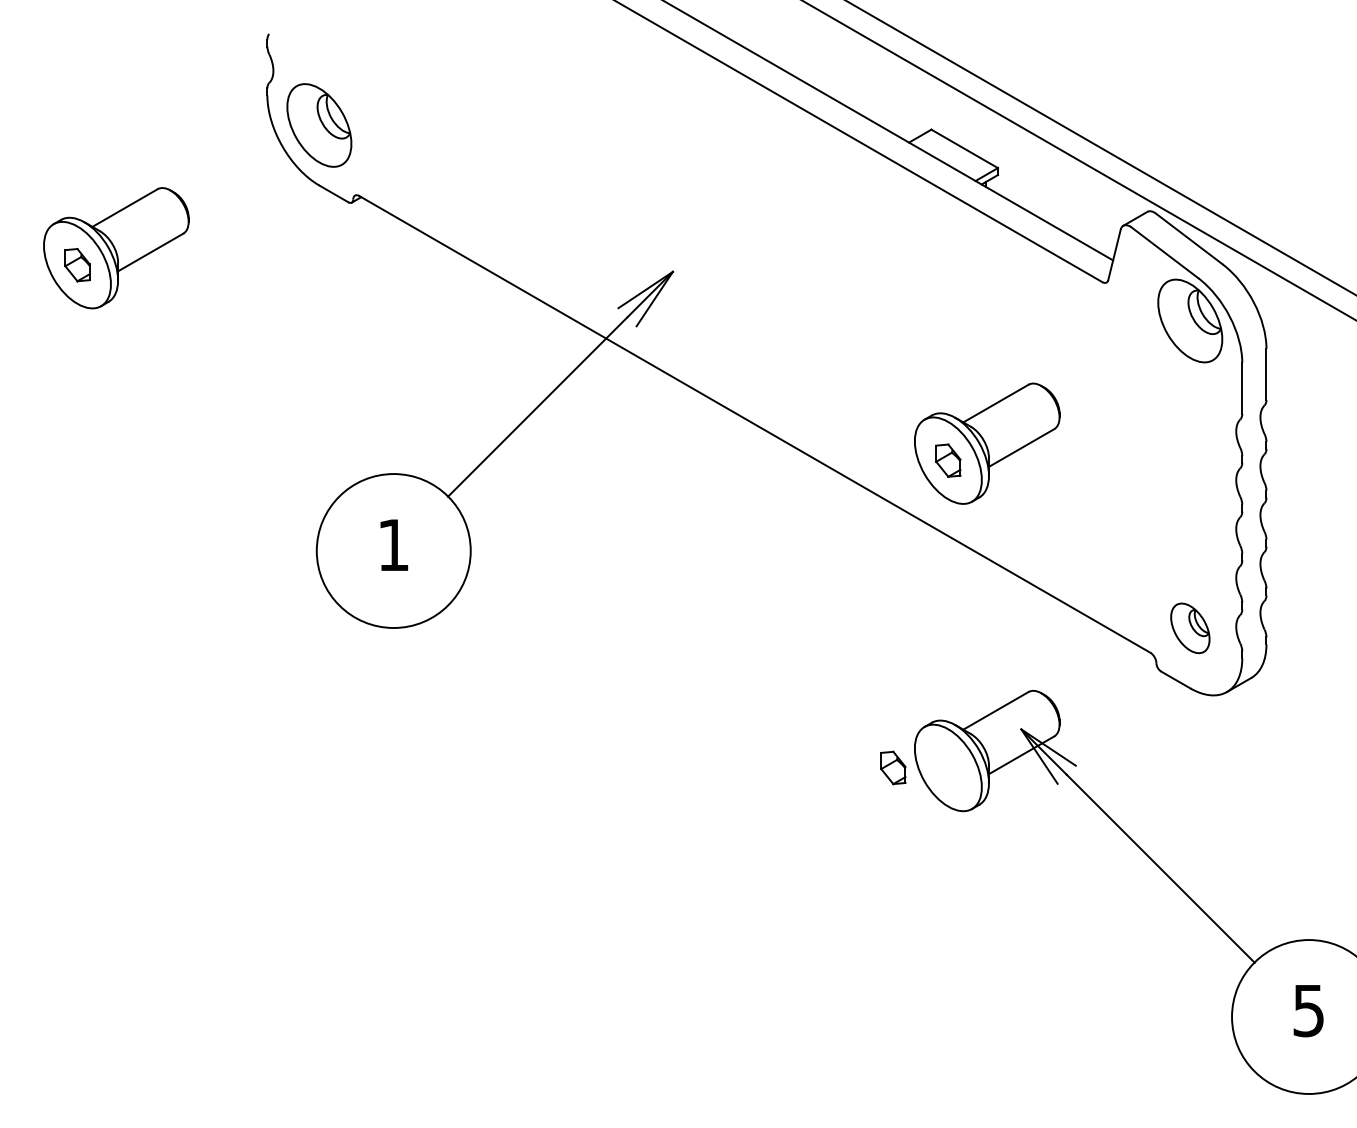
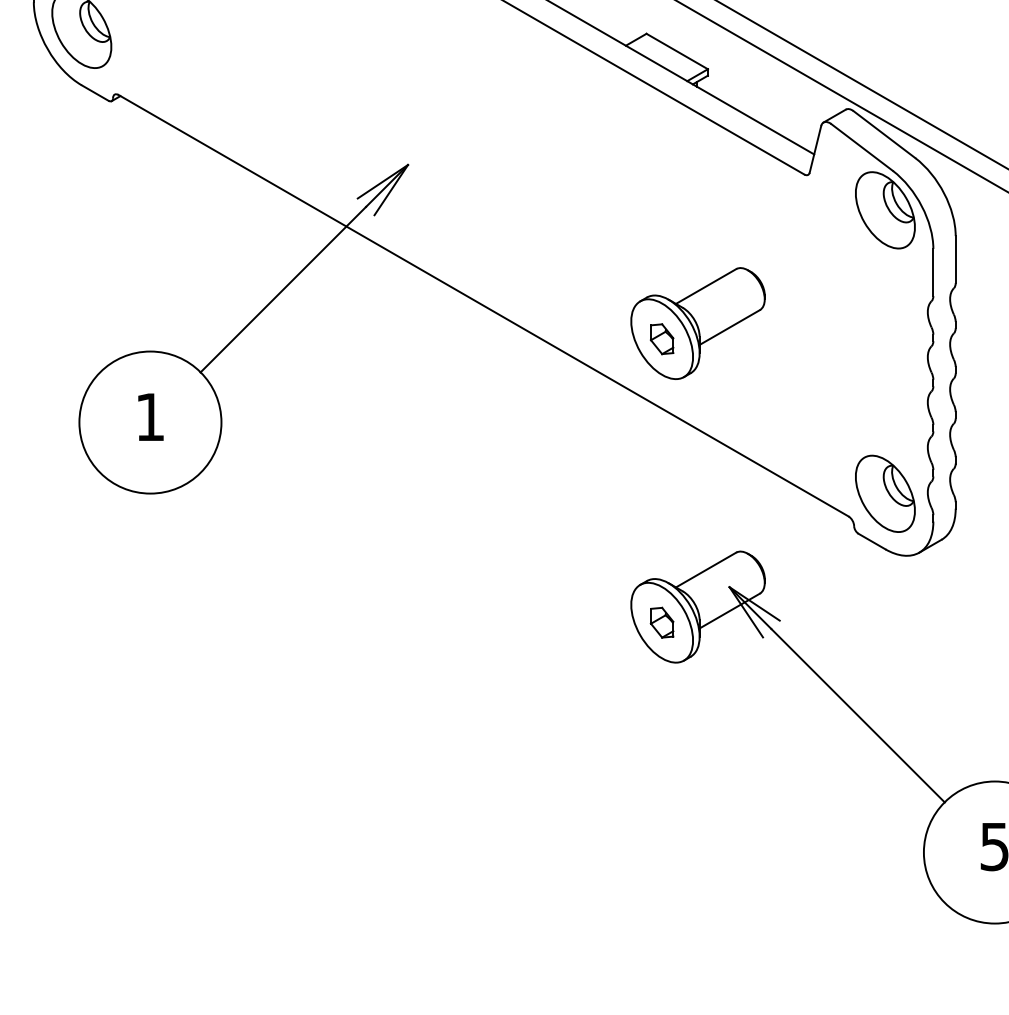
part: (1190, 628) -> (885, 494), size x1.67
part: (893, 767) -> (662, 622), moved

